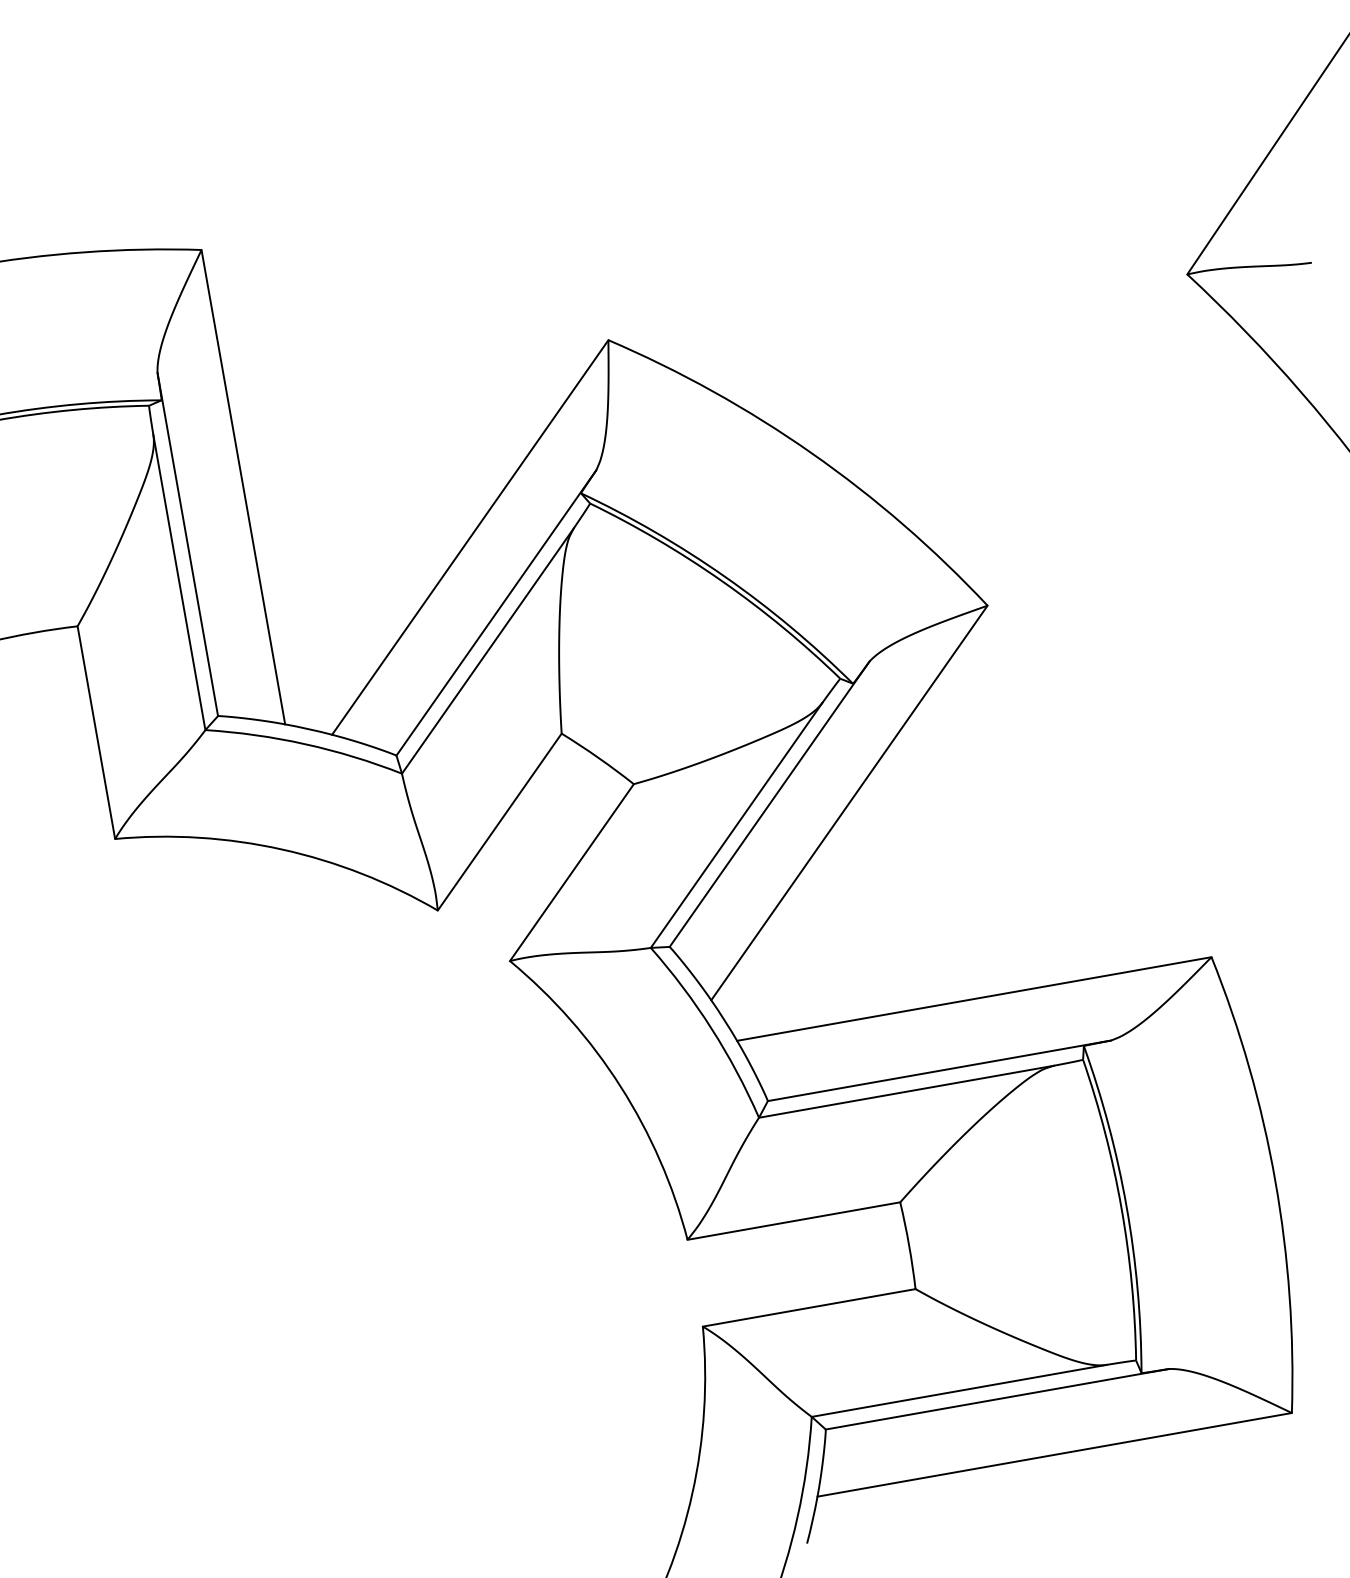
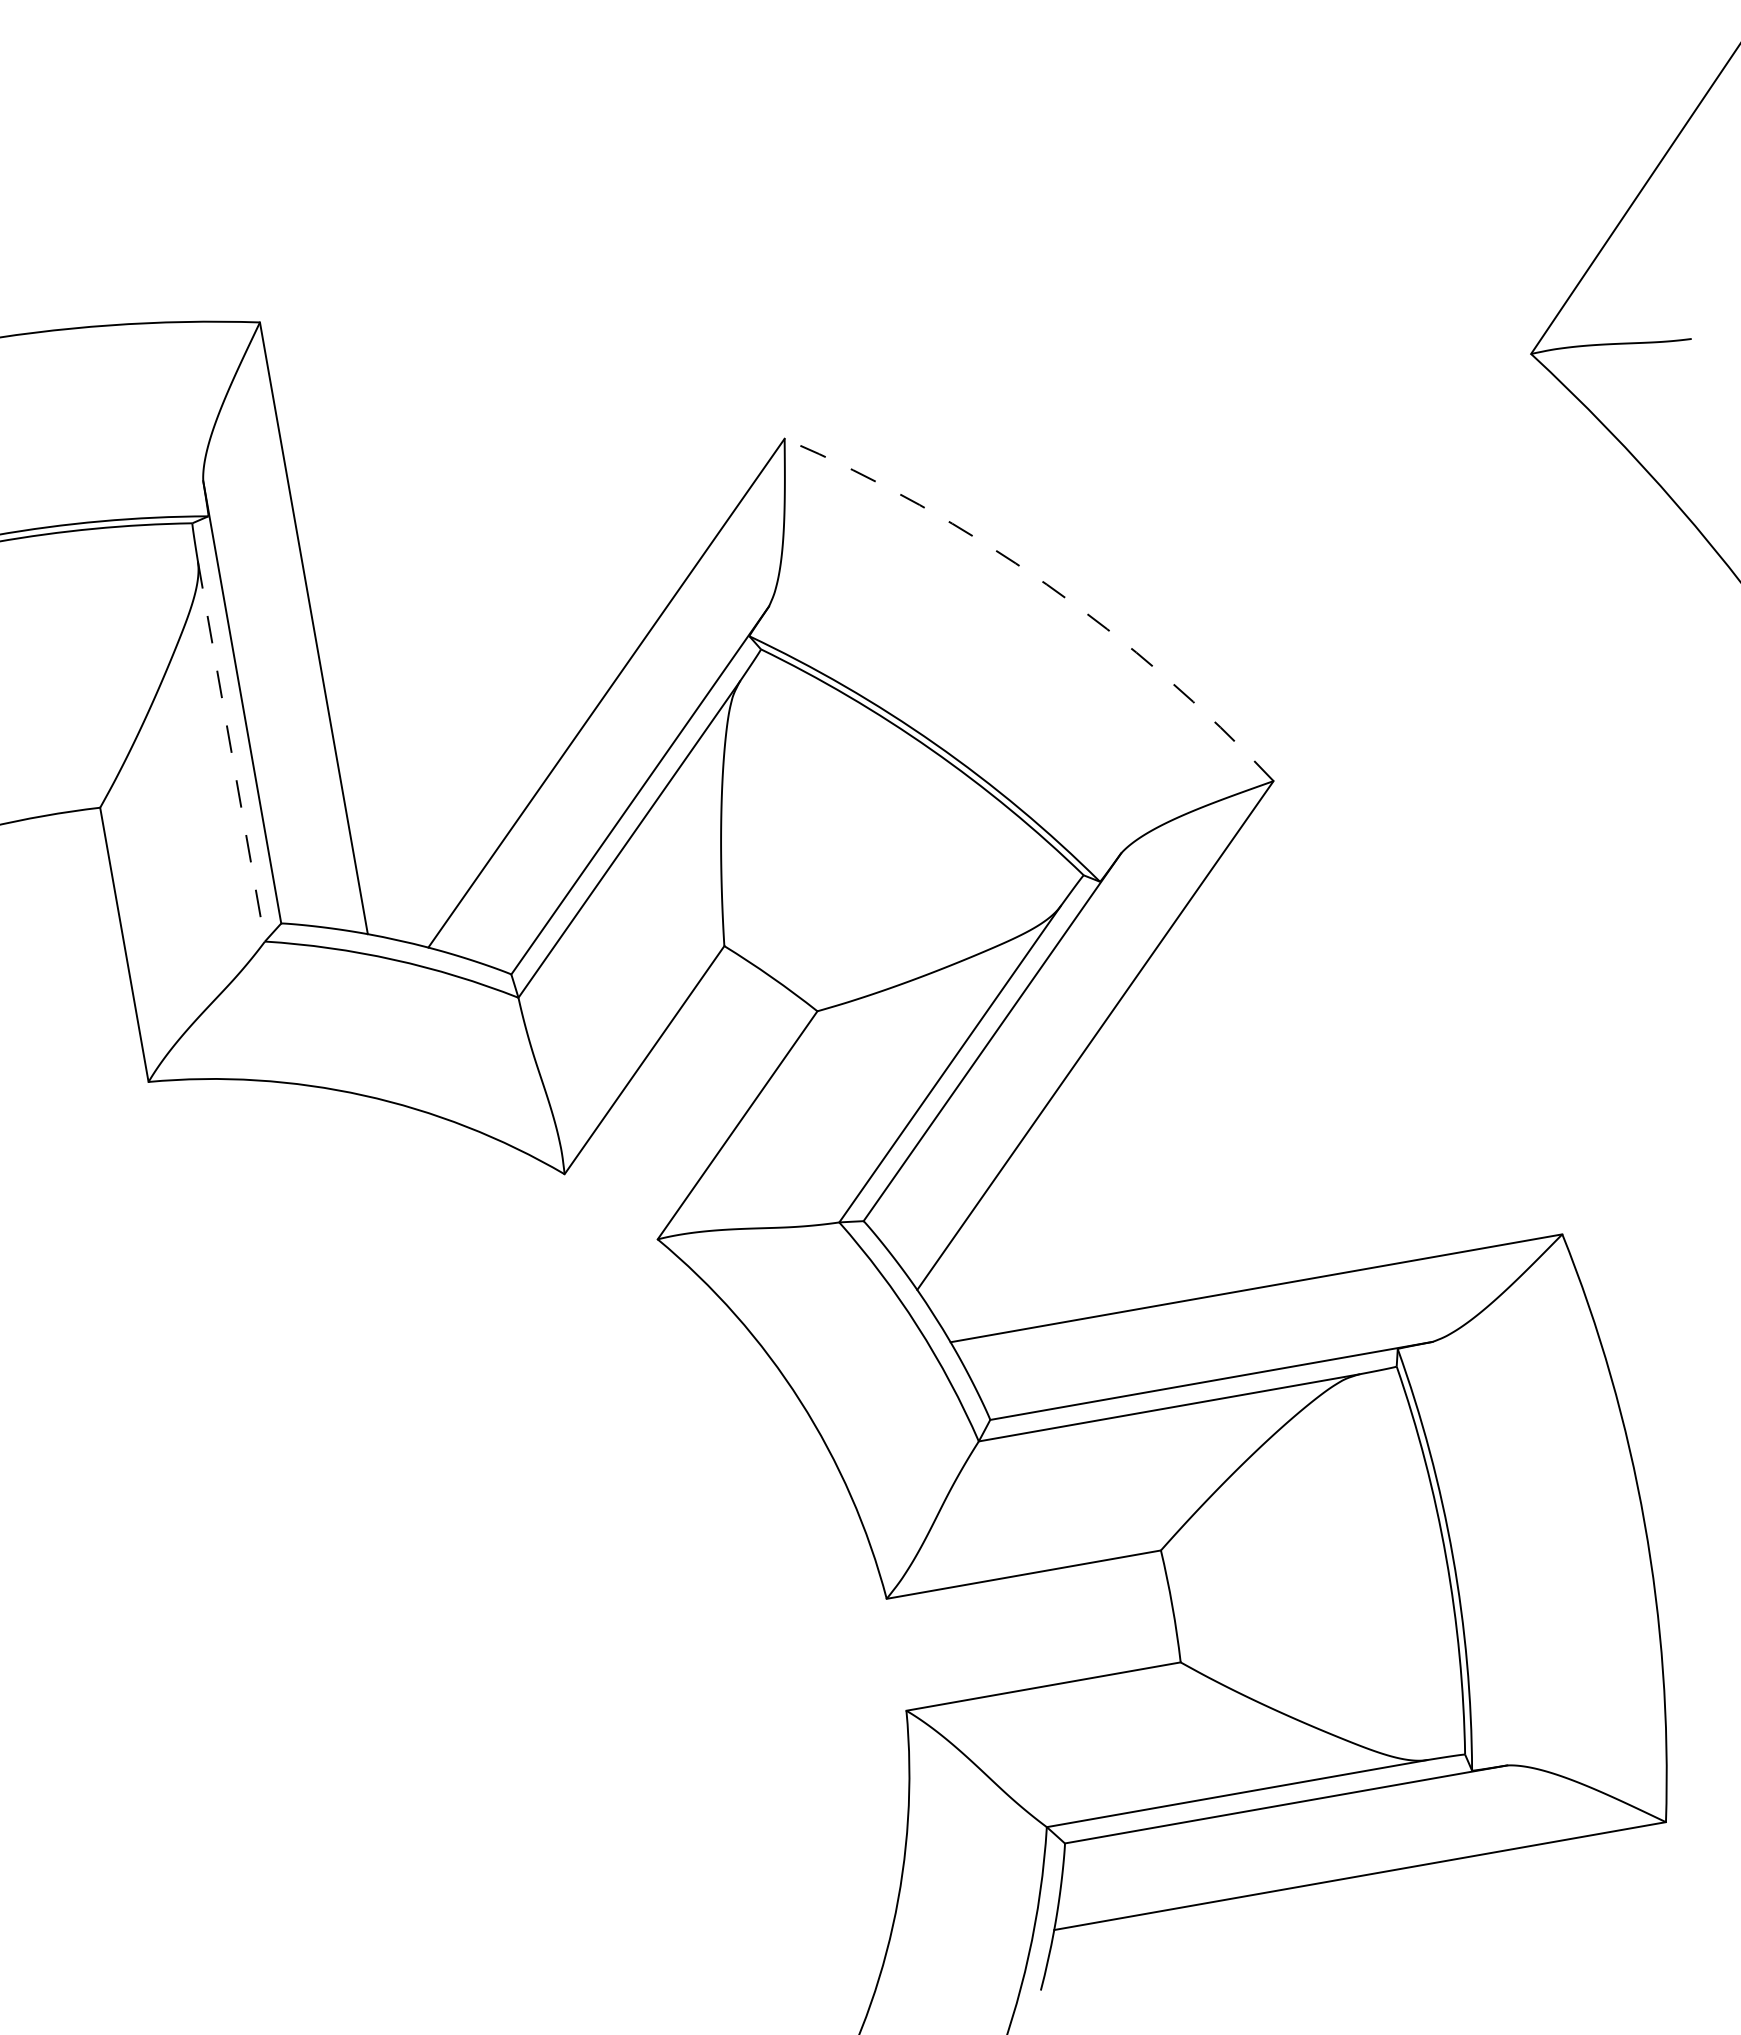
arc: (811, 453) -> (1046, 584), solid -> dashed
line: (179, 582) -> (231, 751), solid -> dashed

